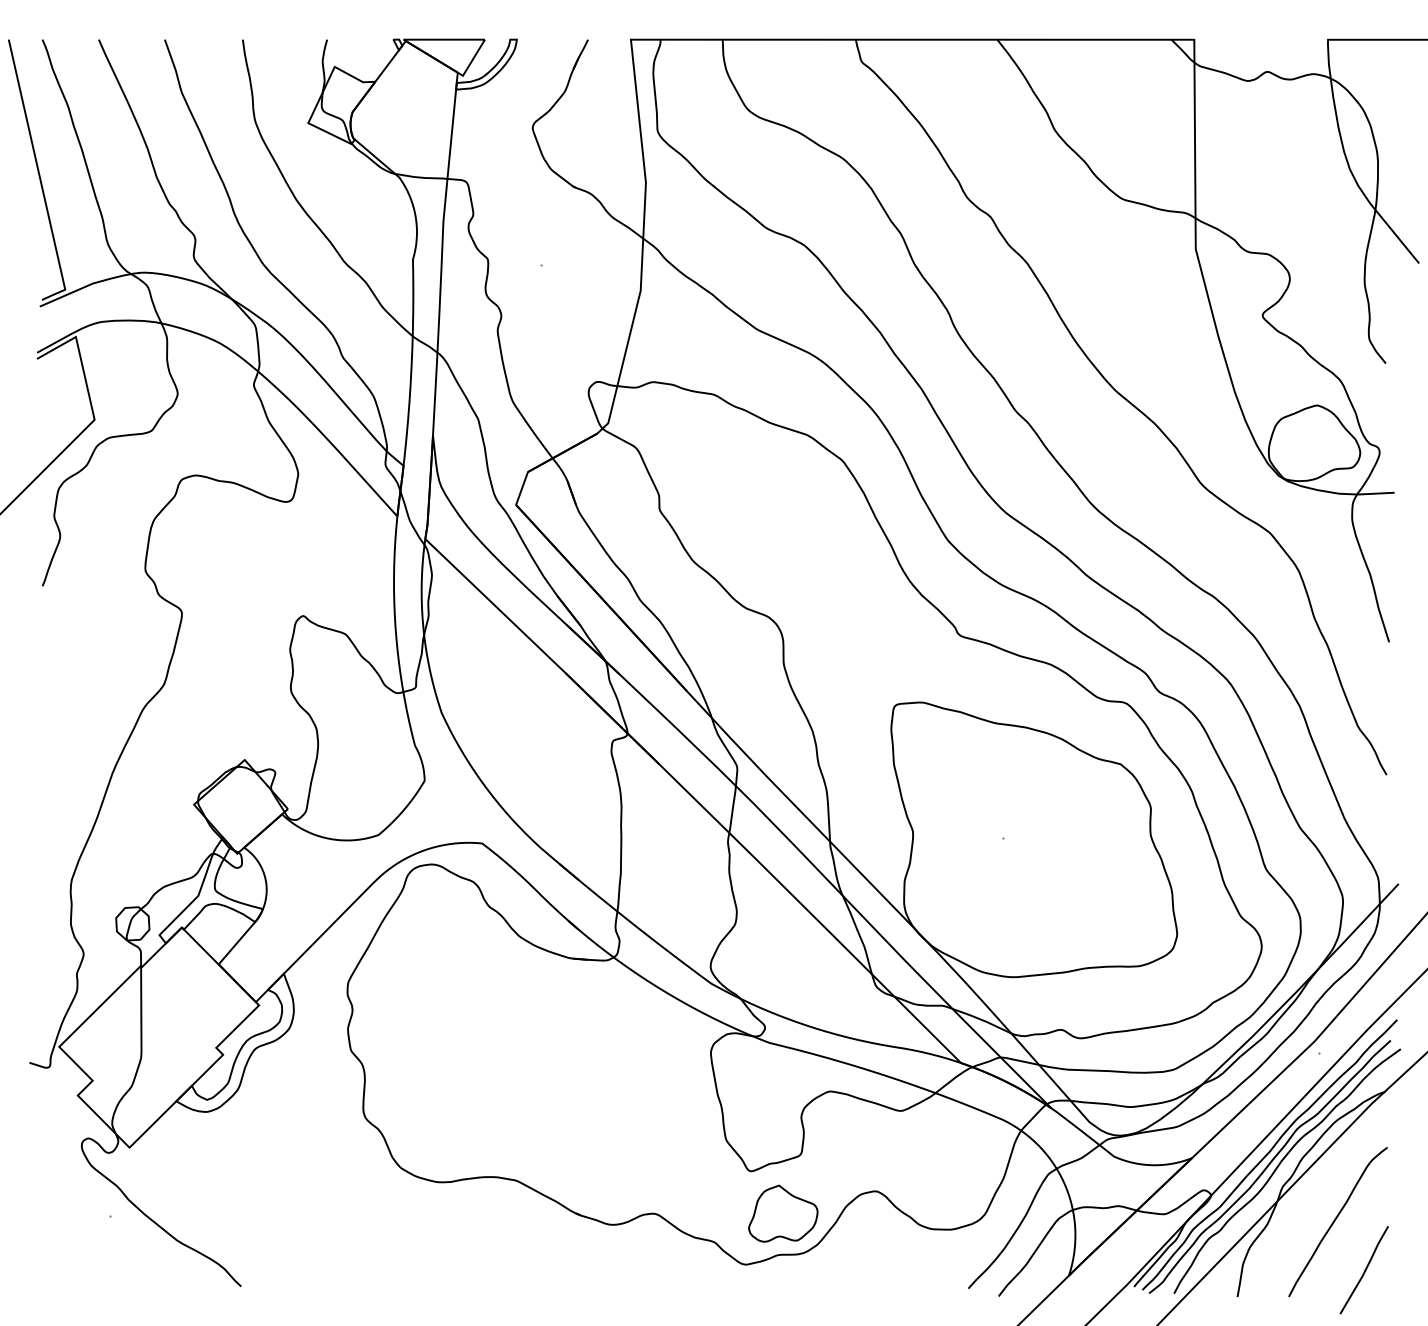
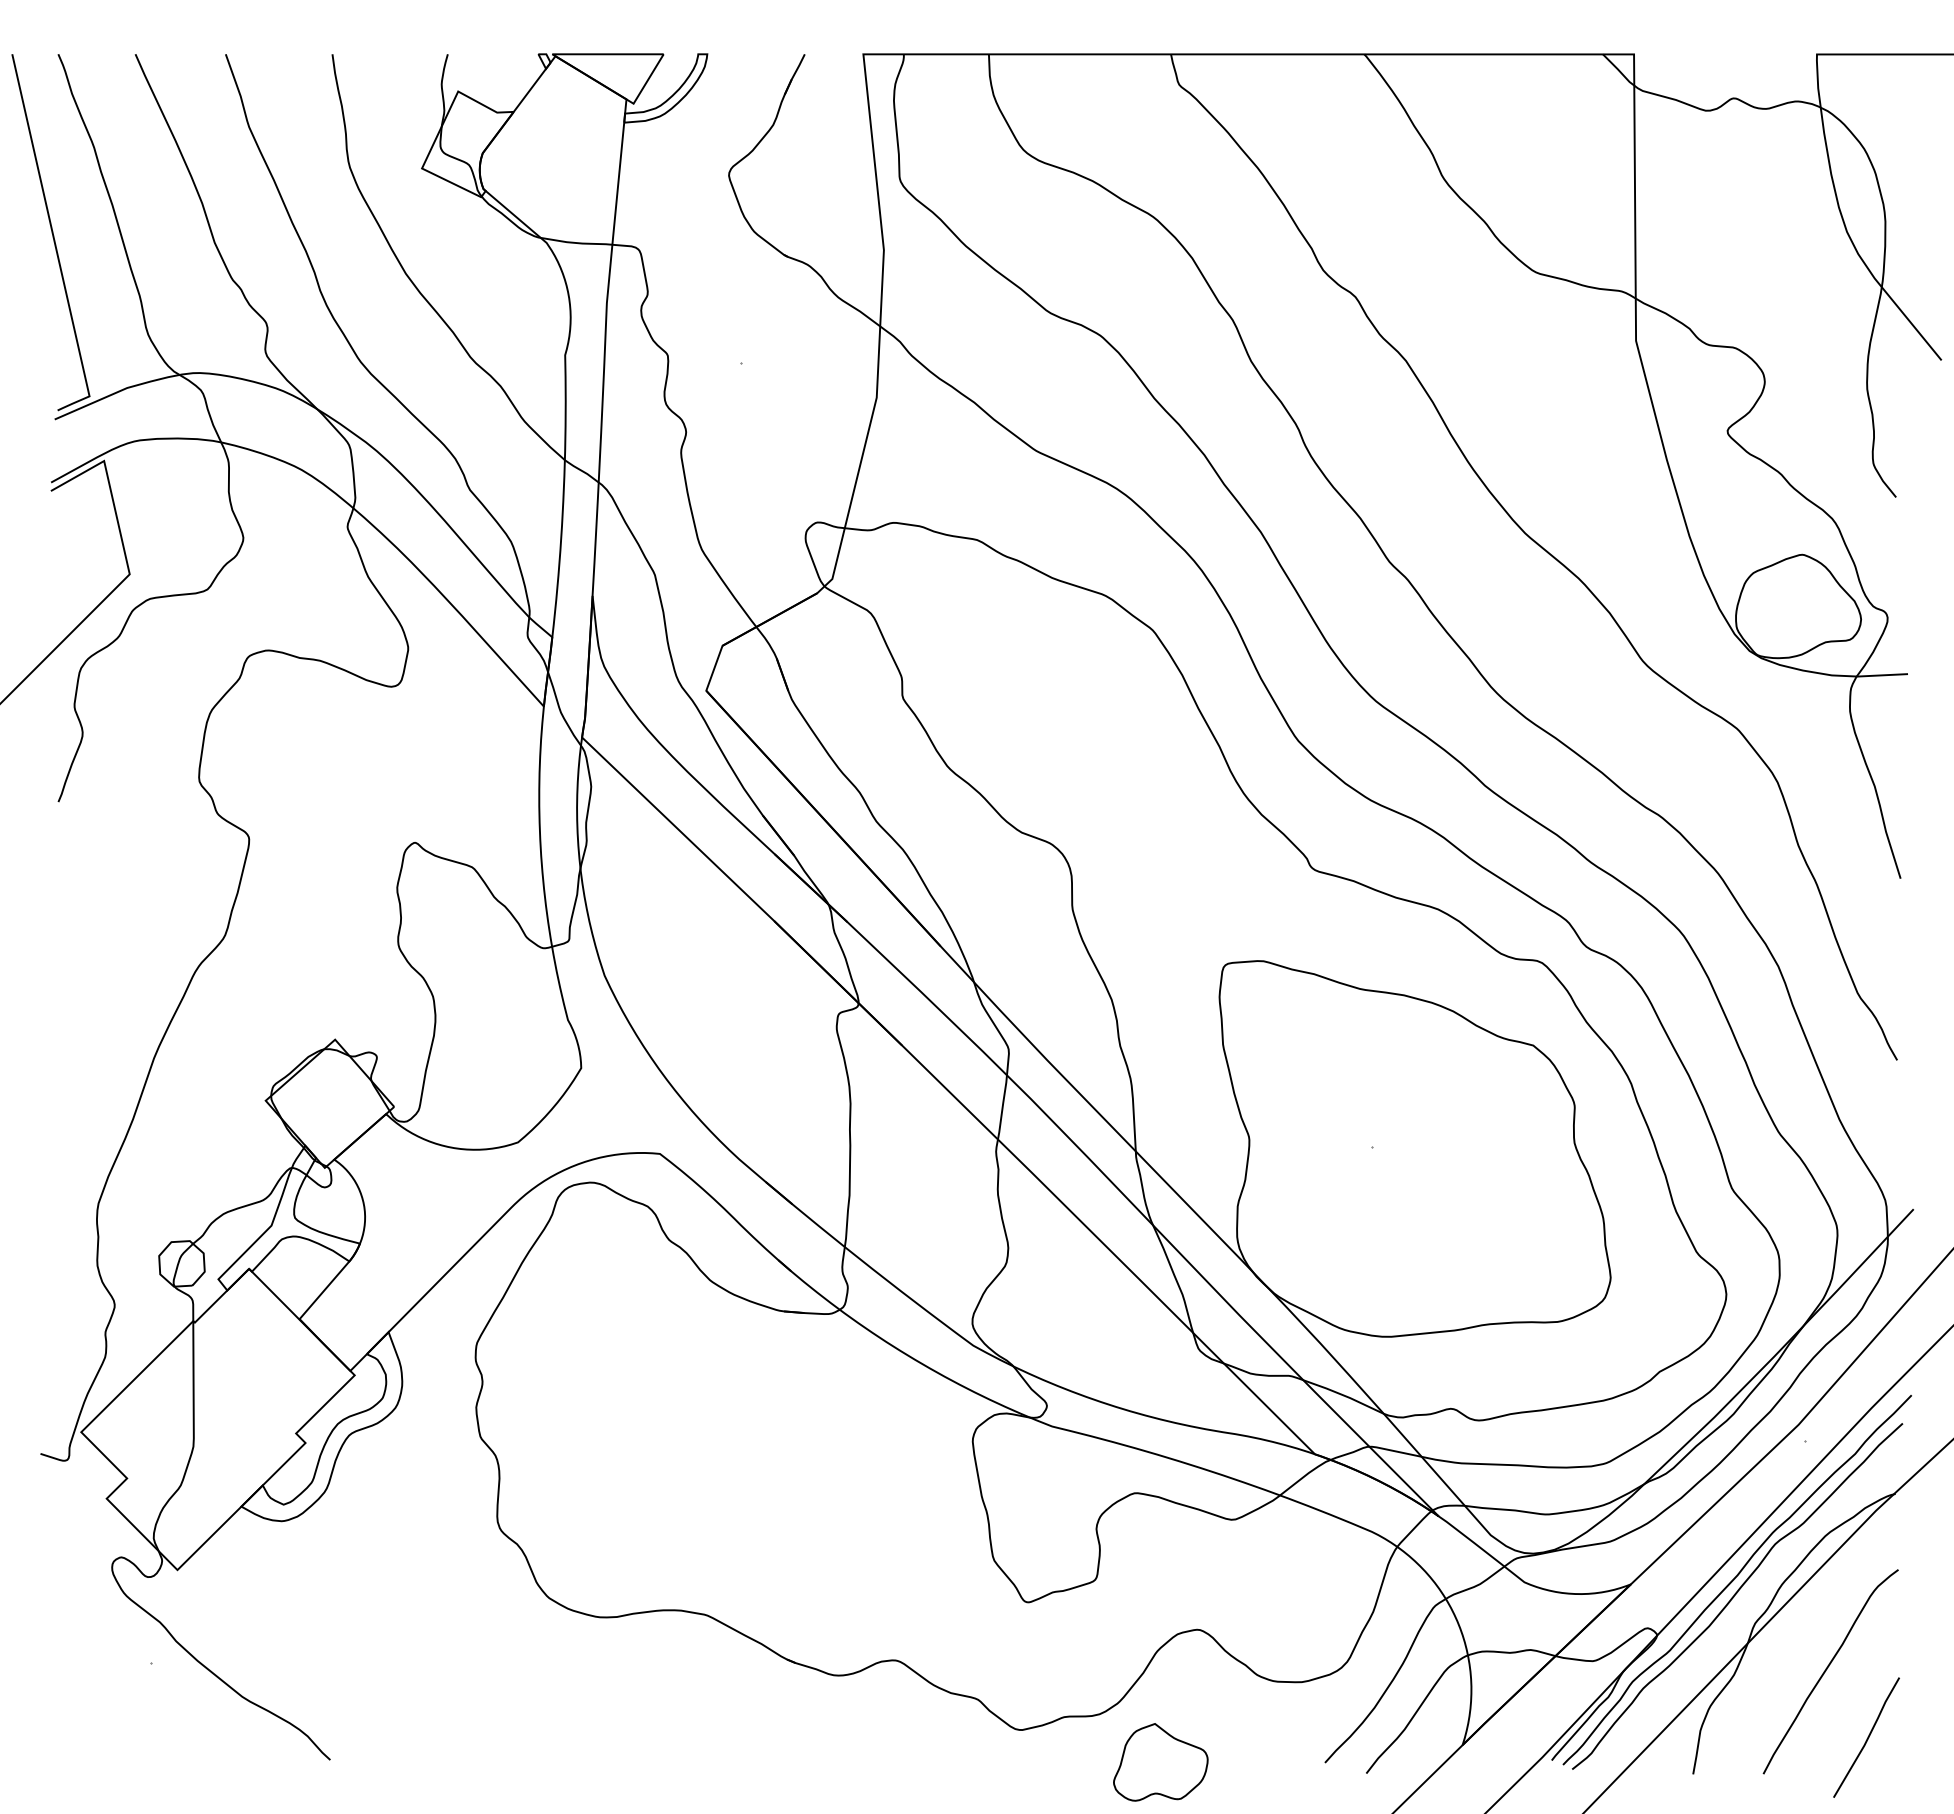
curve: (1280, 1164) -> (1751, 1593), removed
part: (783, 1213) -> (1160, 1762), moved

